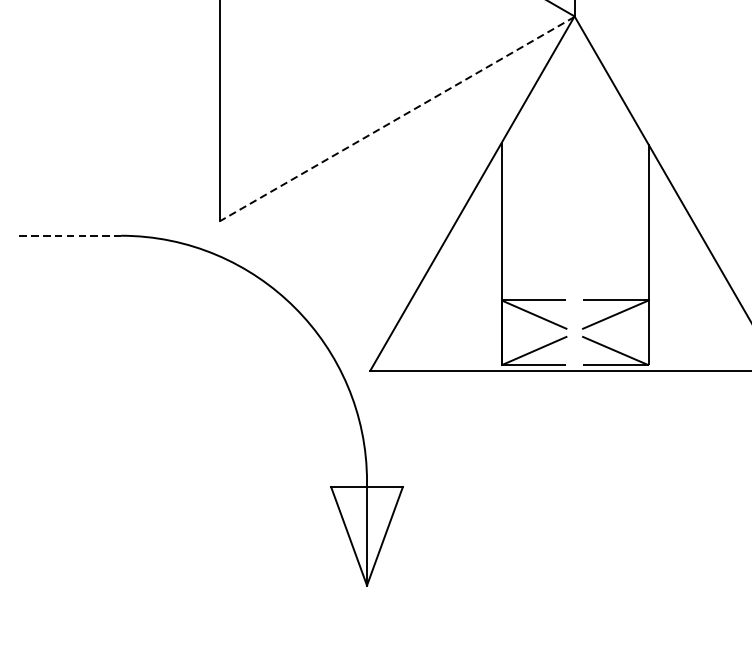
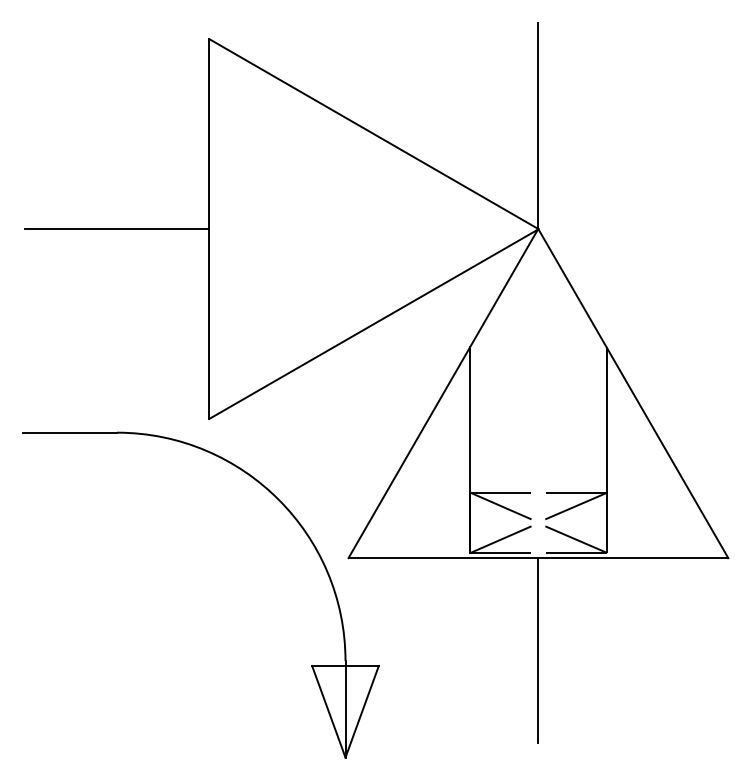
line: (120, 16) -> (116, 229), added
line: (397, 119) -> (373, 324), dashed -> solid
line: (70, 235) -> (70, 432), dashed -> solid
line: (574, 470) -> (538, 650), added

